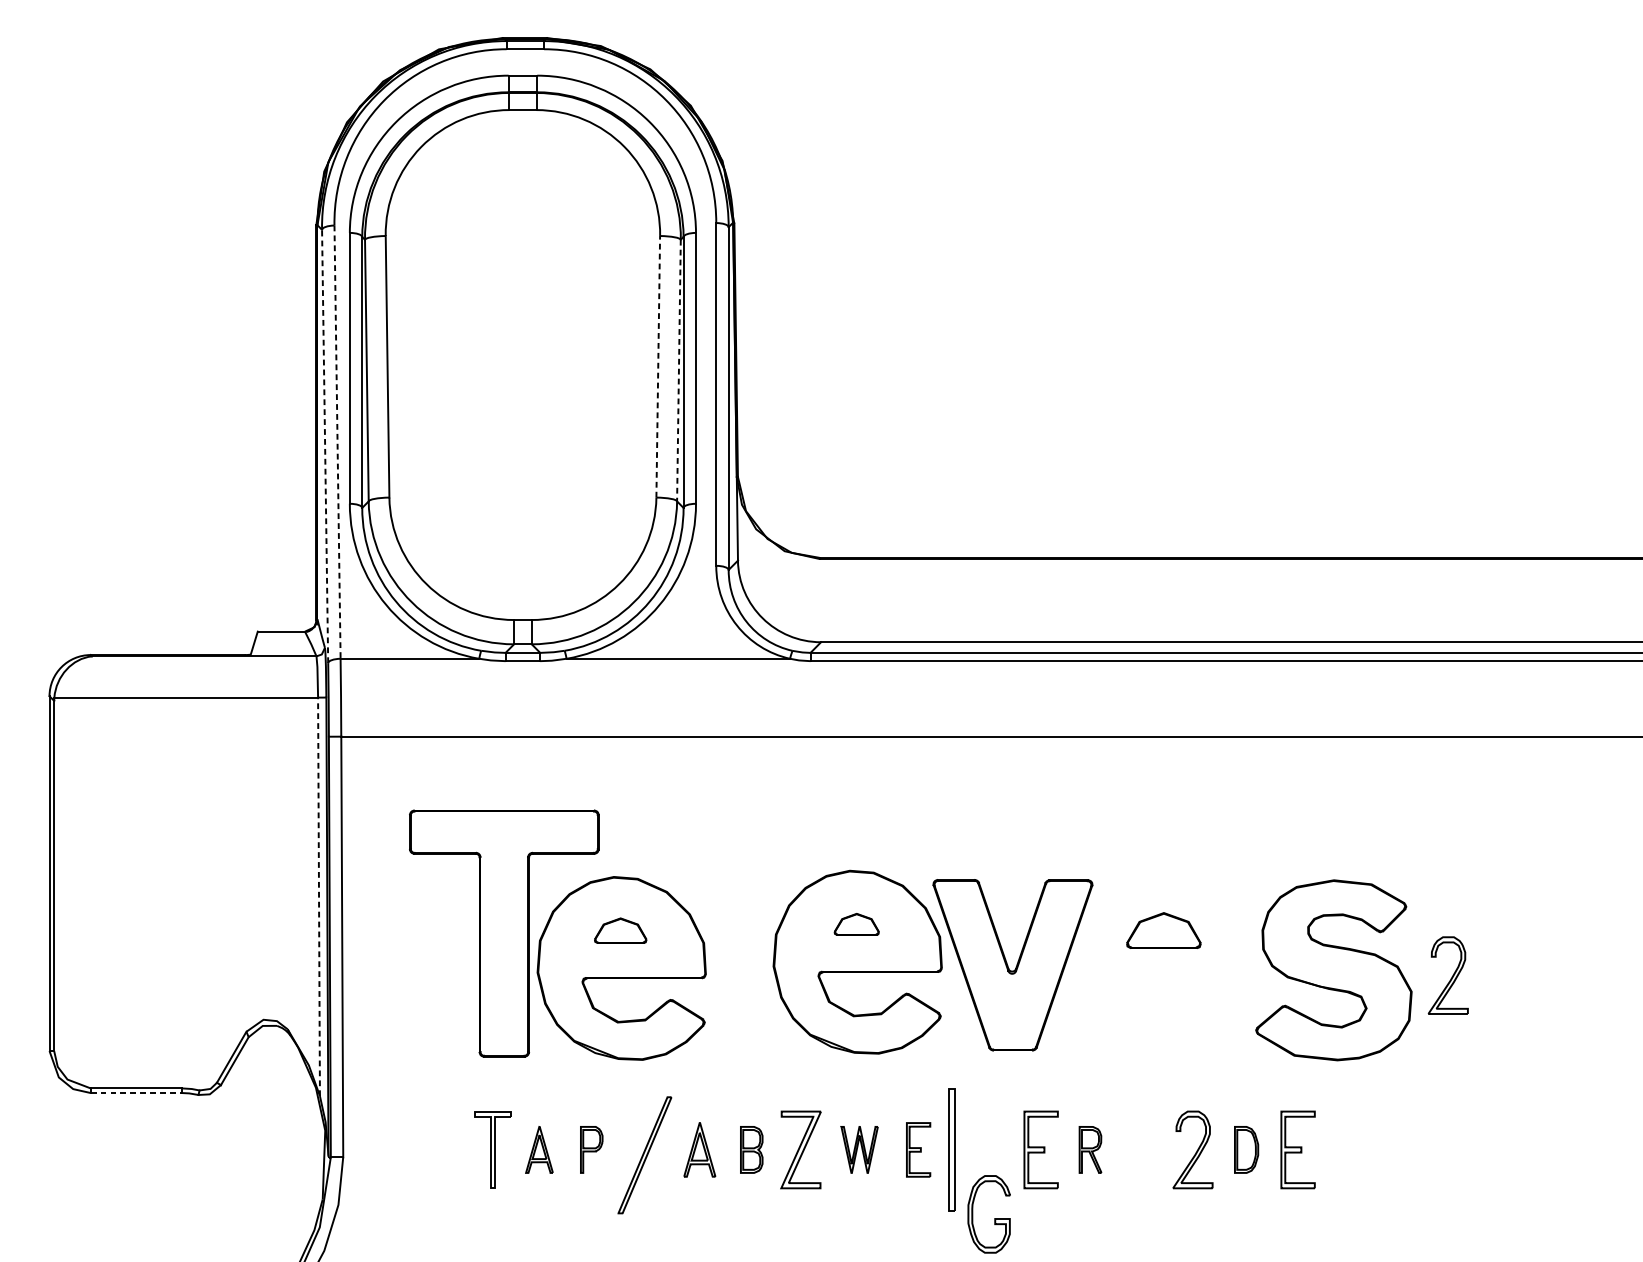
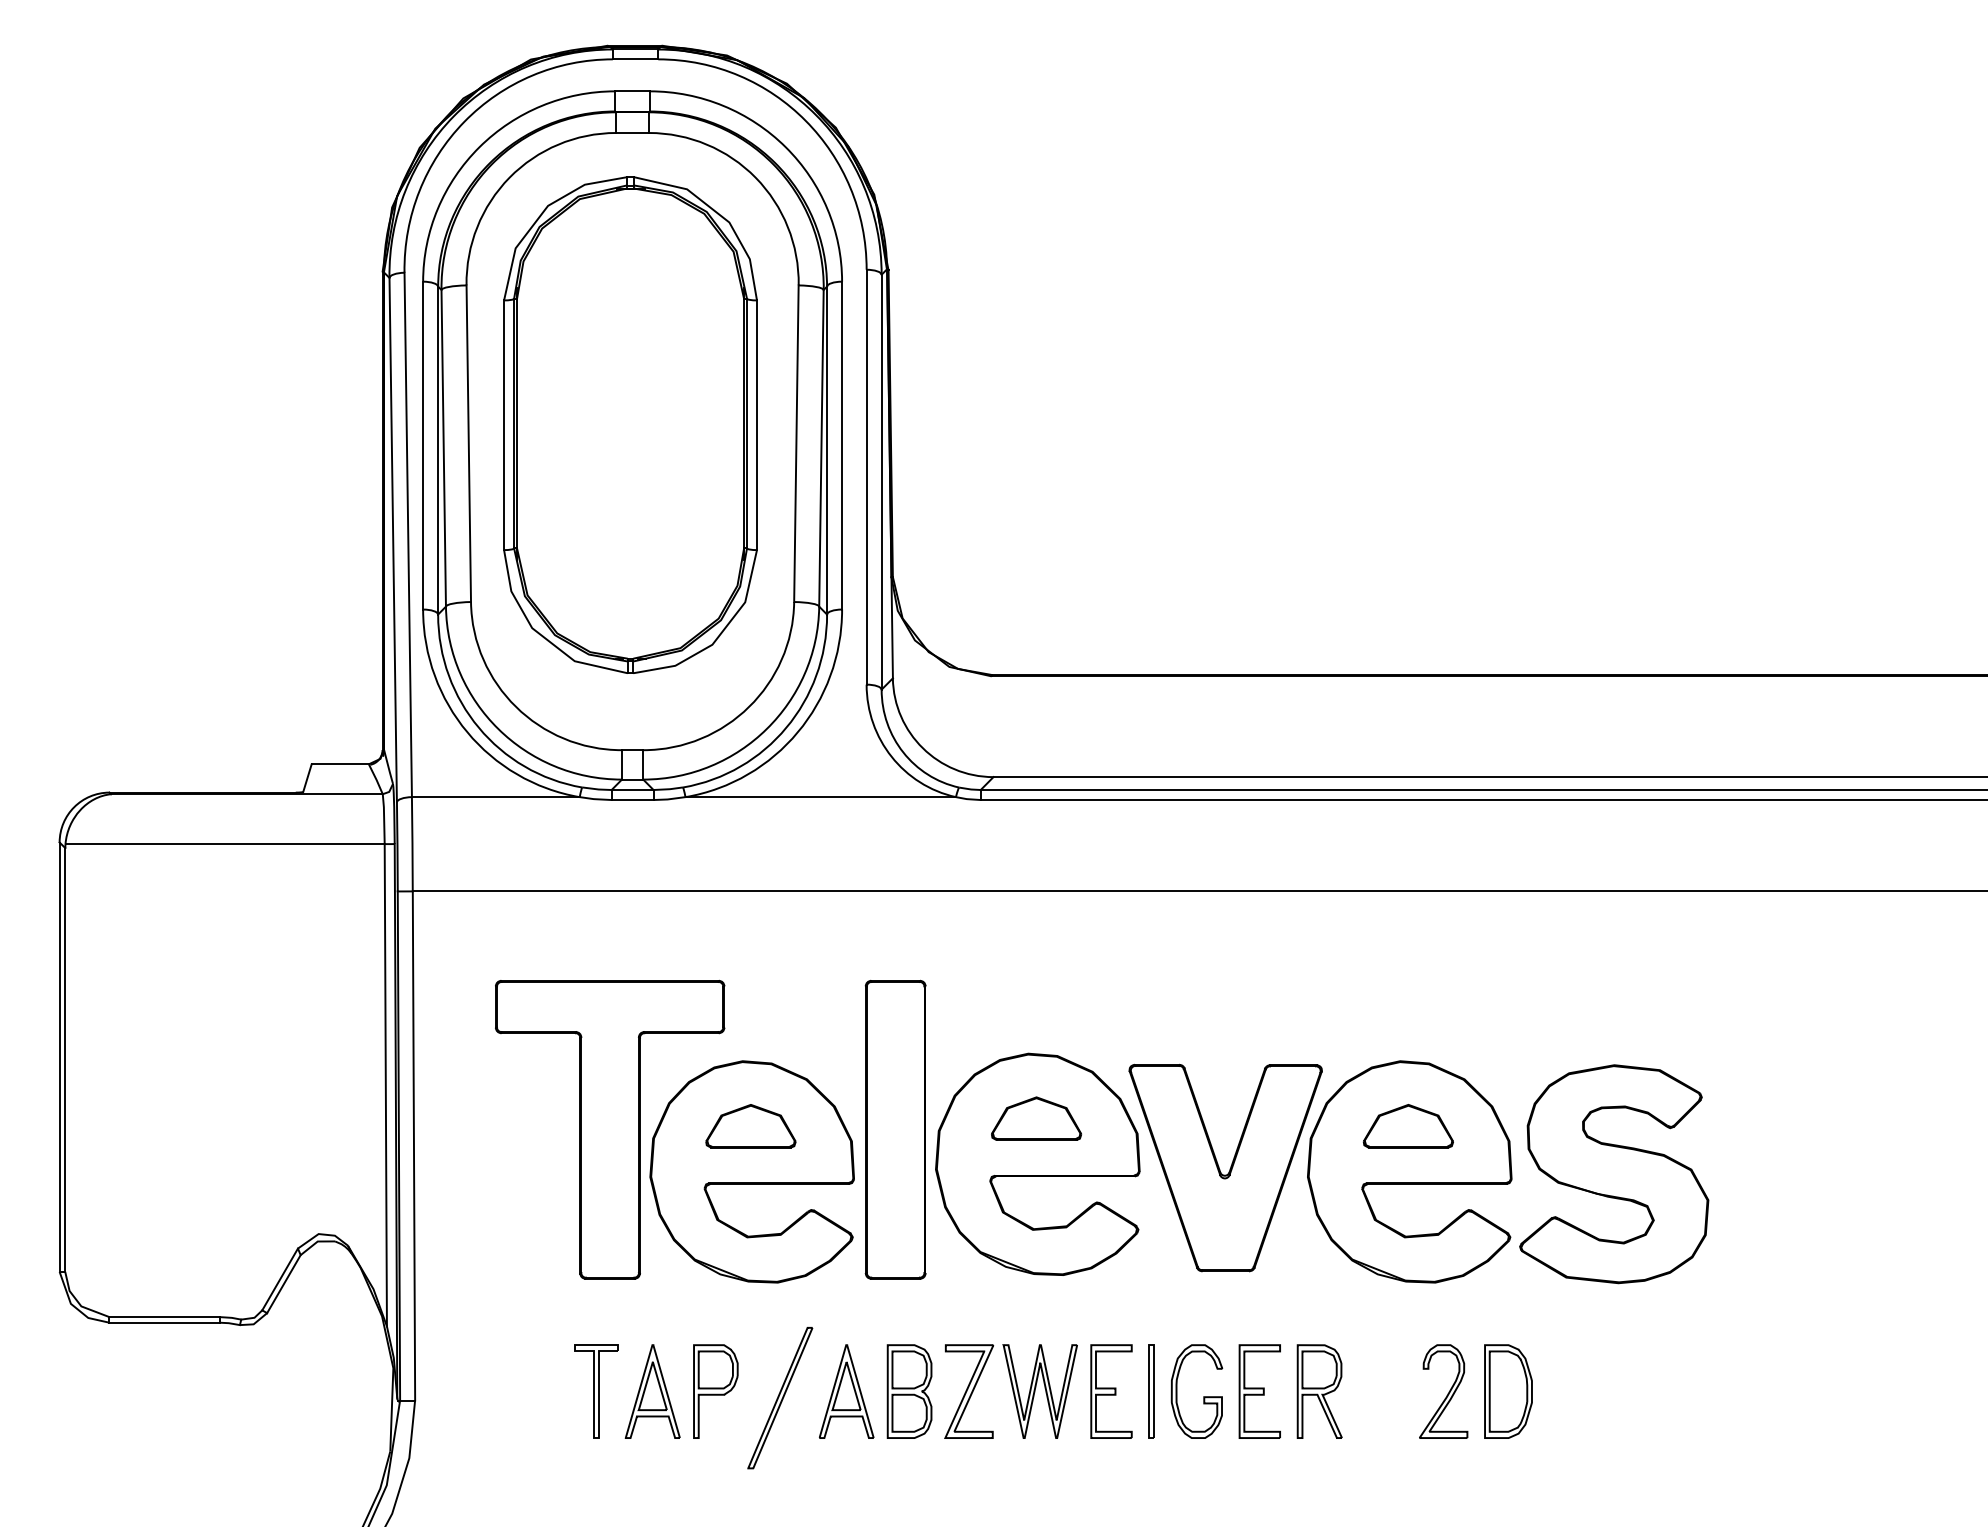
part: (521, 350) -> (630, 424), added
line: (658, 366) -> (796, 443), dashed -> solid
line: (678, 370) -> (821, 448), dashed -> solid
line: (337, 442) -> (408, 535), dashed -> solid
line: (325, 445) -> (393, 539), dashed -> solid
line: (318, 896) -> (385, 1084), dashed -> solid
part: (856, 924) -> (1036, 1118), size x1.67
part: (620, 930) -> (750, 1126), size x1.43
part: (740, 933) -> (895, 1129), added
part: (1164, 968) -> (1409, 1171), added
part: (1448, 975) -> (1752, 1180), removed
line: (136, 1092) -> (165, 1322), dashed -> solid
part: (539, 1149) -> (652, 1391), size x1.67
part: (591, 1149) -> (715, 1391), size x1.67
part: (699, 1149) -> (846, 1391), size x1.43
part: (751, 1149) -> (909, 1391), size x1.67
part: (859, 1149) -> (1039, 1391), size x1.67
part: (918, 1149) -> (1111, 1391), size x1.43
part: (951, 1149) -> (1151, 1391), size x0.62
part: (1090, 1149) -> (1319, 1391), size x1.67
part: (1246, 1149) -> (1508, 1391), size x1.67
part: (1297, 1149) -> (1570, 1391), removed
part: (994, 1218) -> (1203, 1396), moved

